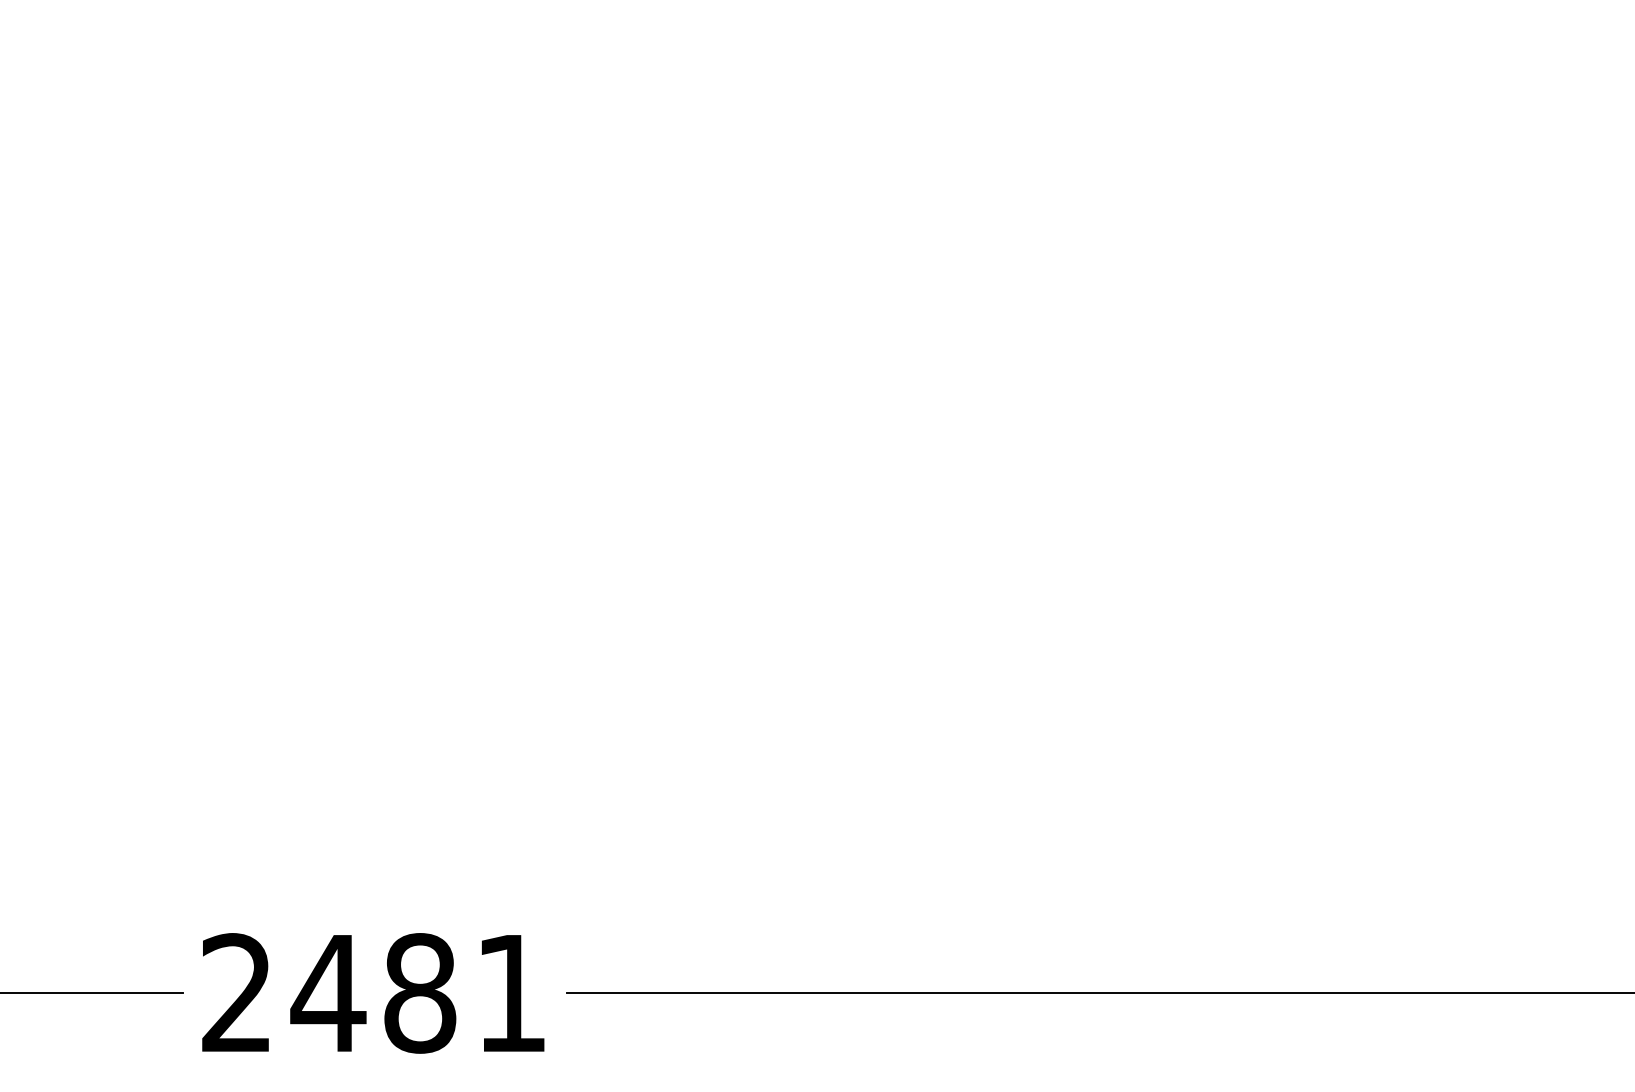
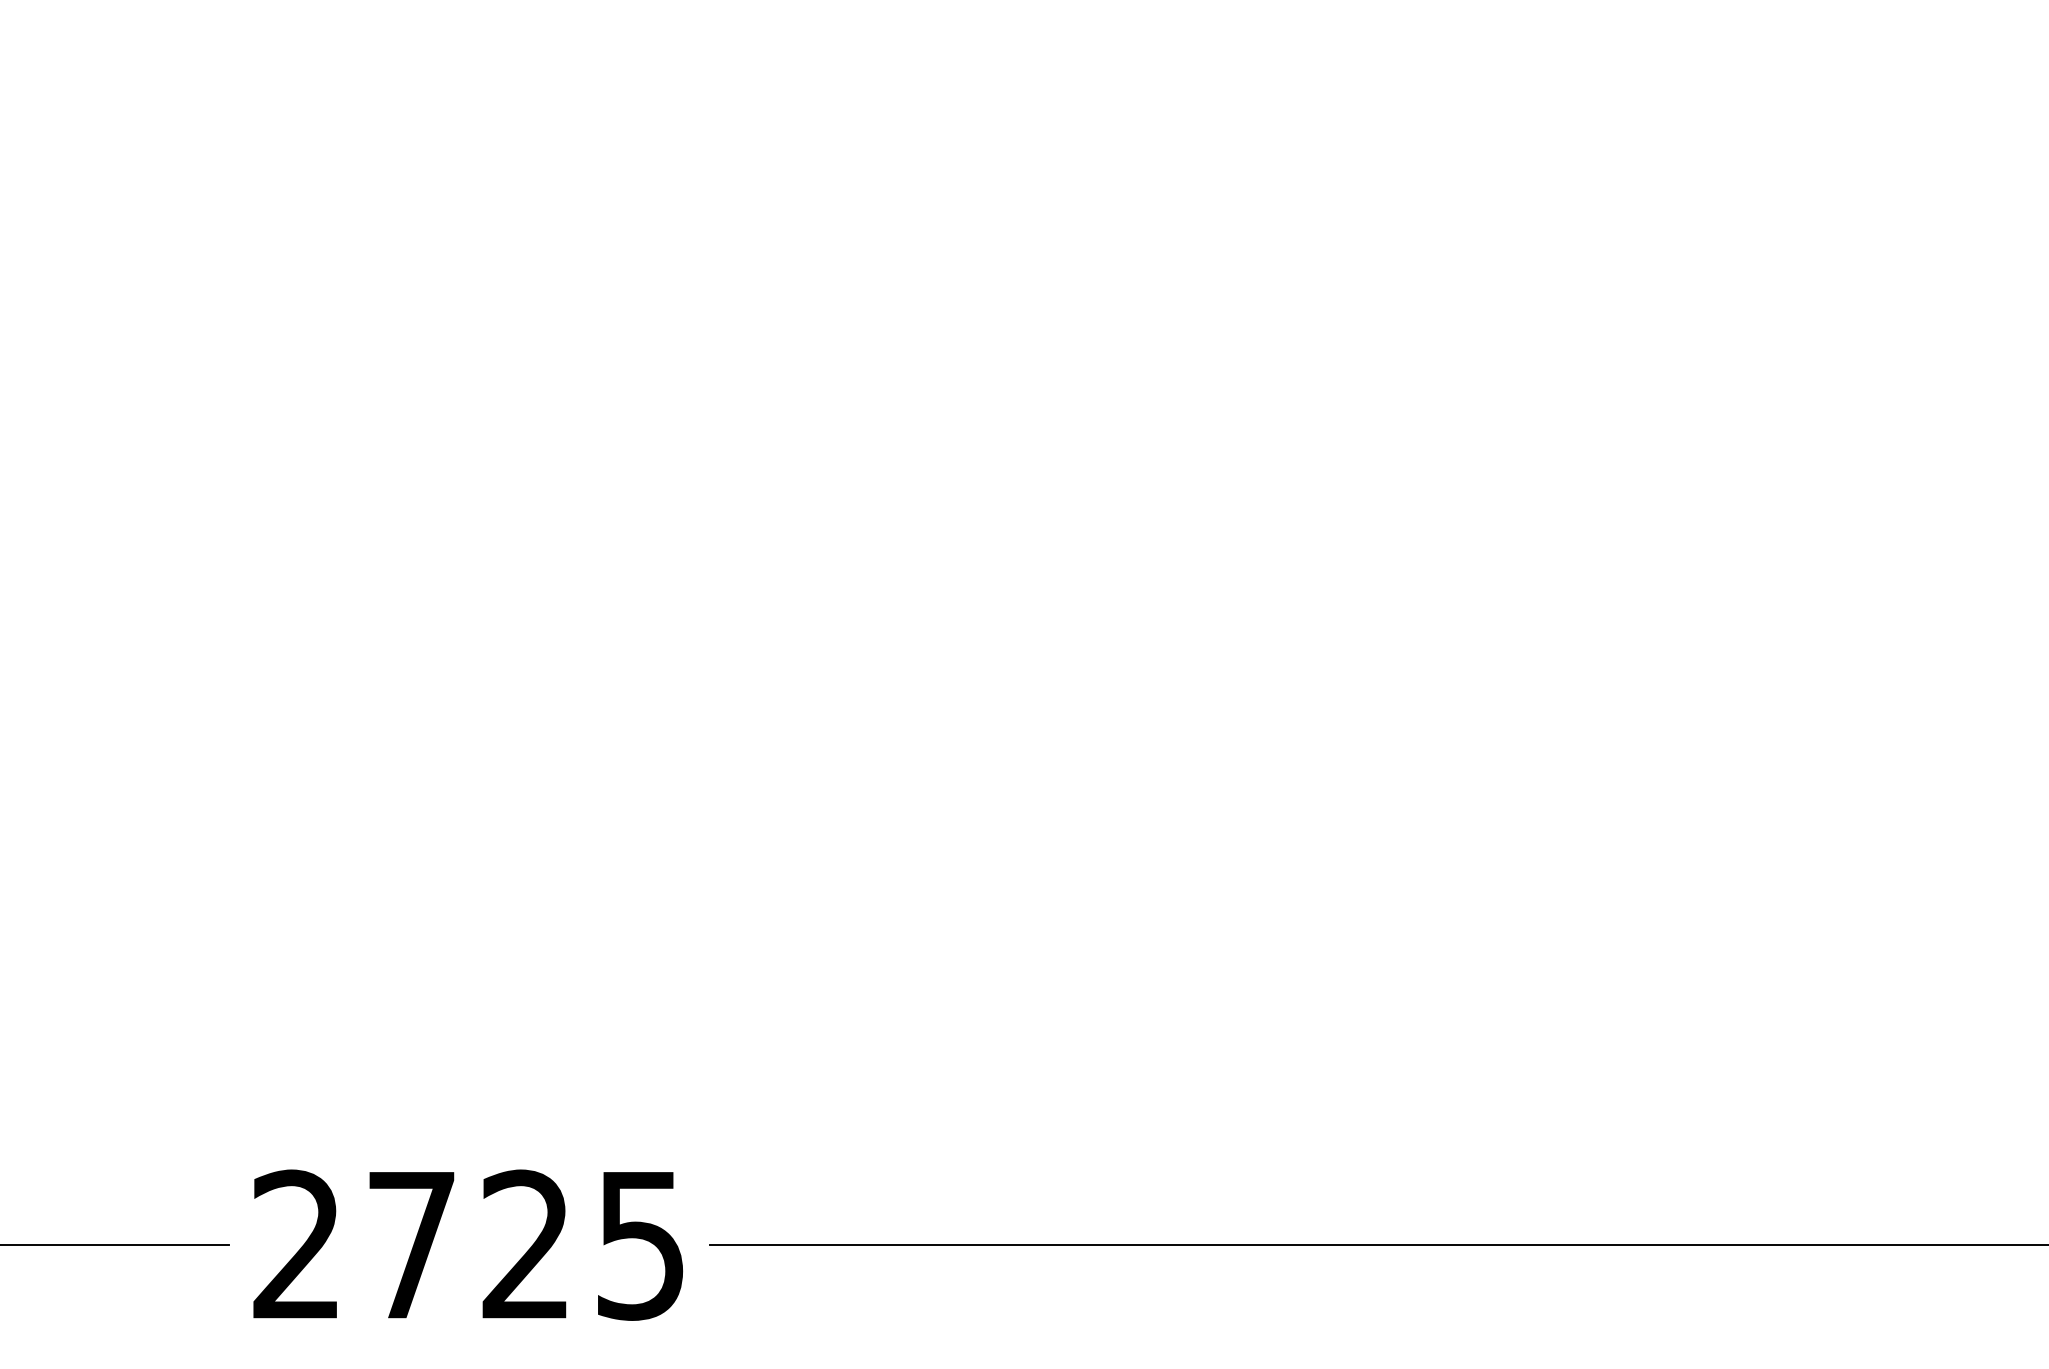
text: (417, 993) -> (523, 1245), 2481 -> 2725

